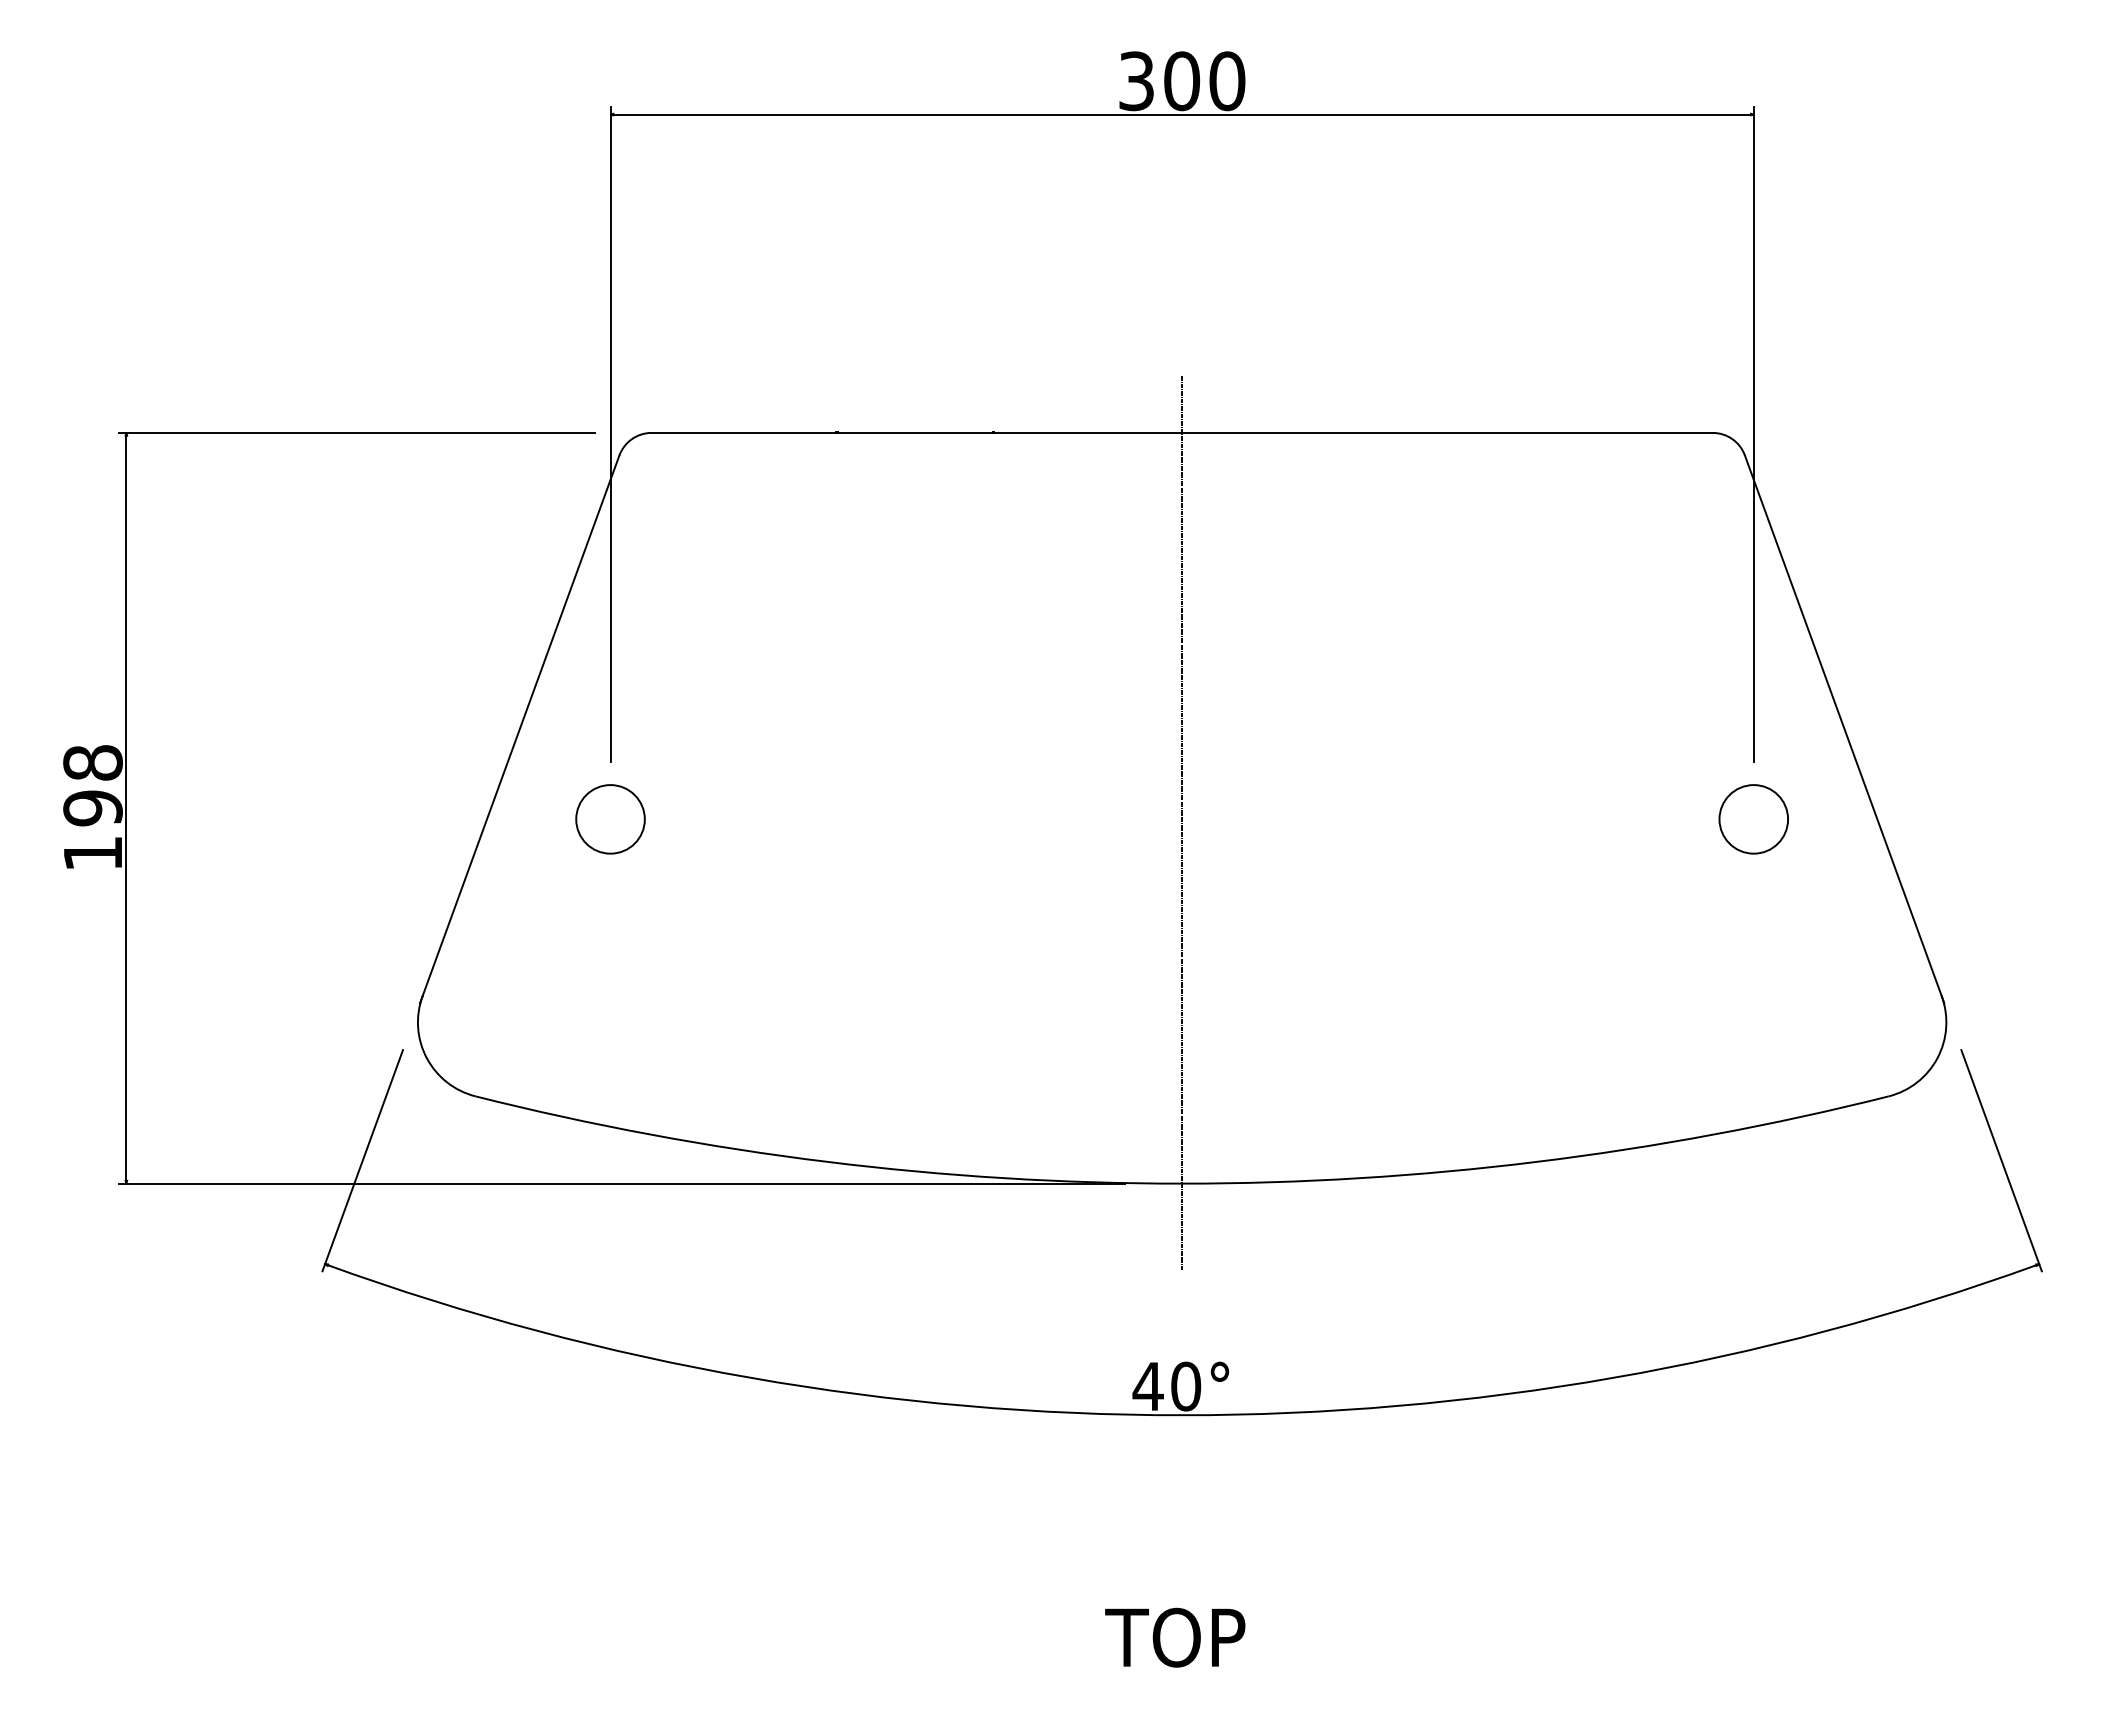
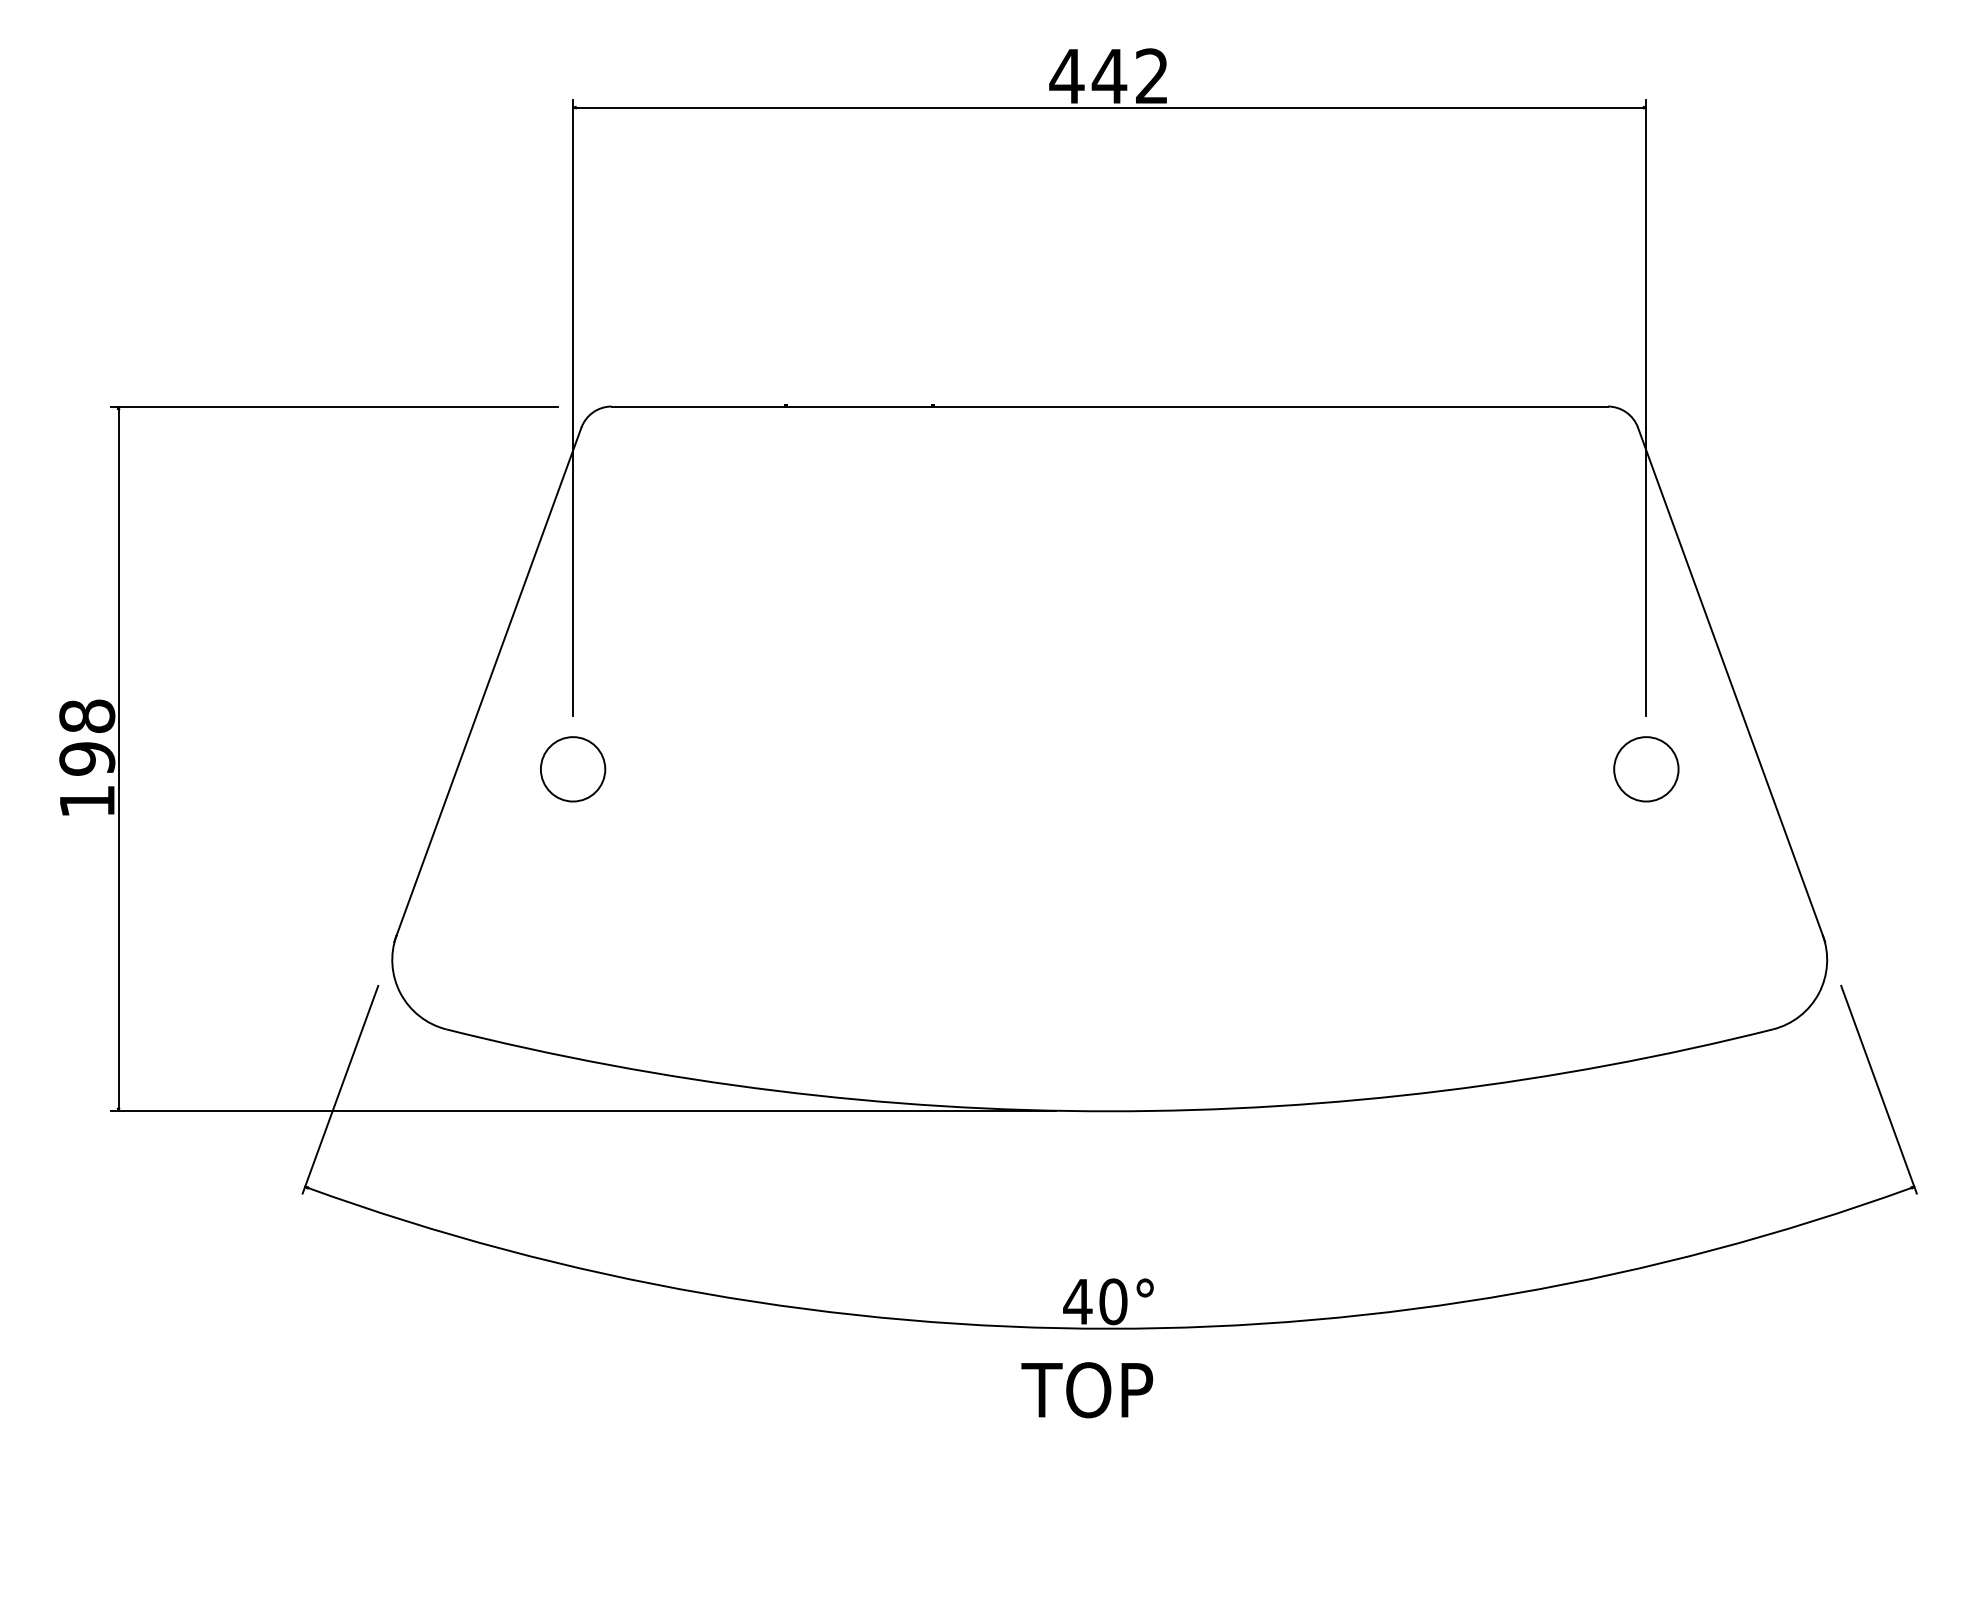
text: (1181, 81) -> (1109, 76), 300 -> 442
line: (1182, 823) -> (1110, 773), removed
text: (1175, 1637) -> (1087, 1389), moved

